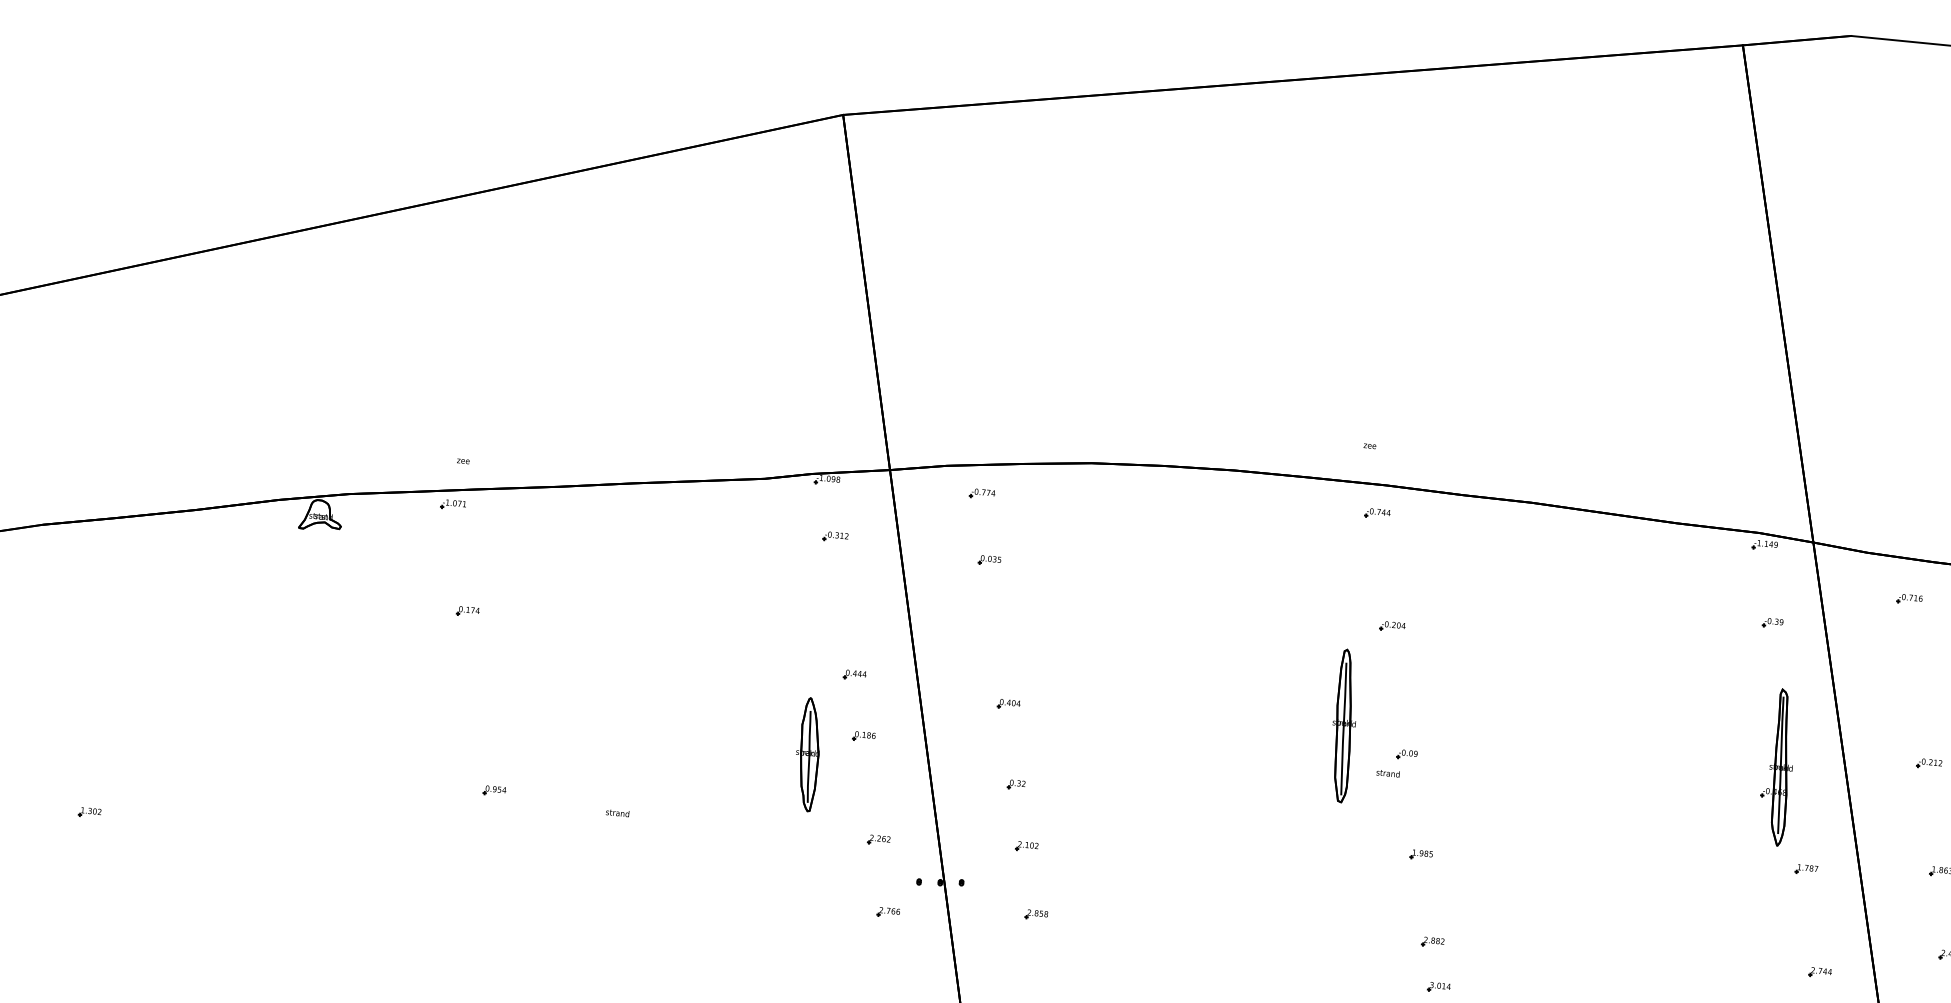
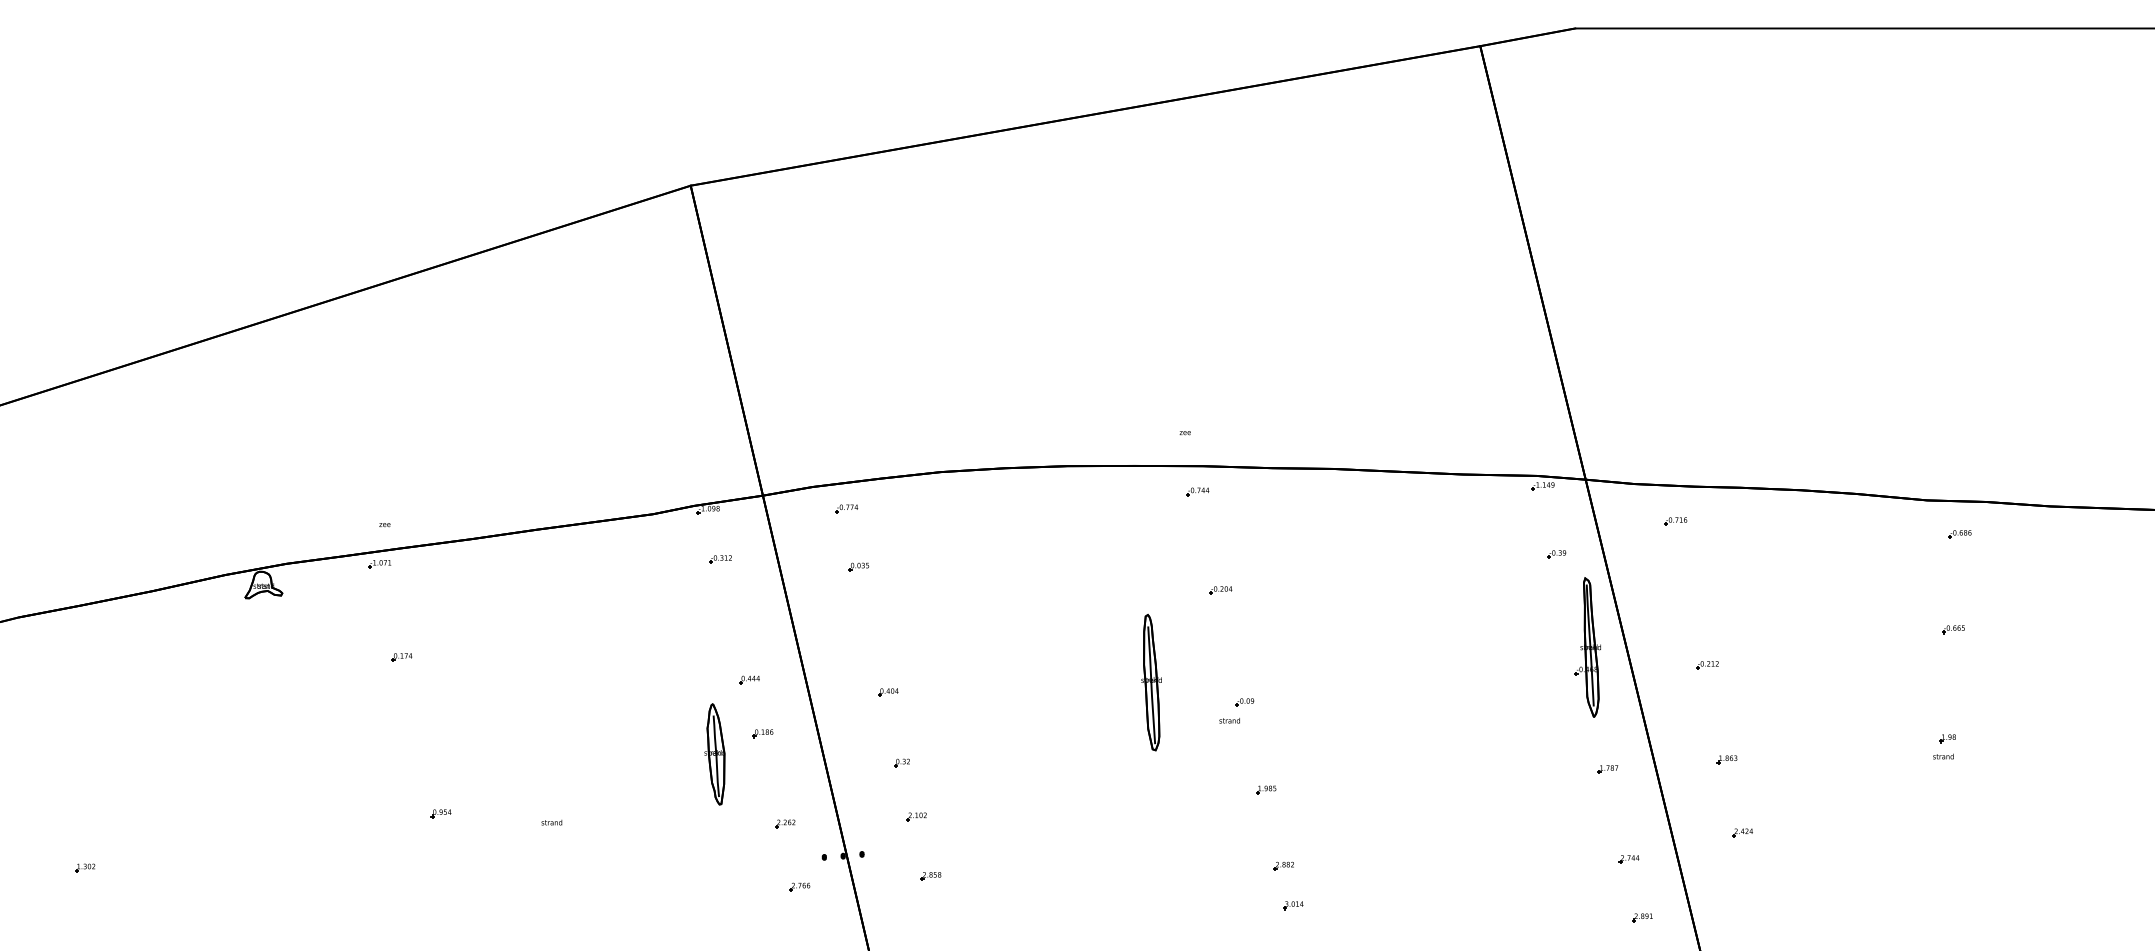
part: (1343, 725) -> (1151, 682), moved
part: (1777, 767) -> (1587, 647), moved

